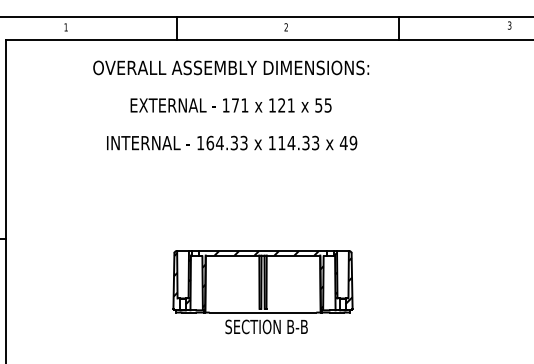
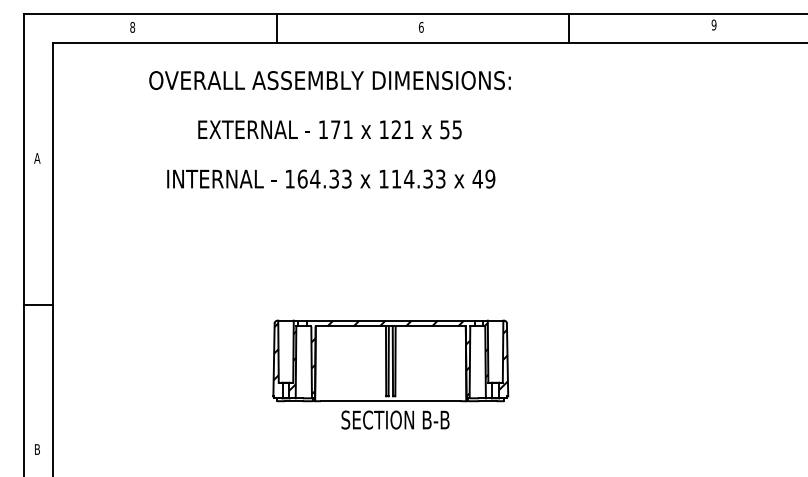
text: (509, 25) -> (713, 24), 3 -> 9
text: (65, 27) -> (132, 27), 1 -> 8
text: (286, 27) -> (421, 27), 2 -> 6
text: (230, 105) -> (329, 129), moved

